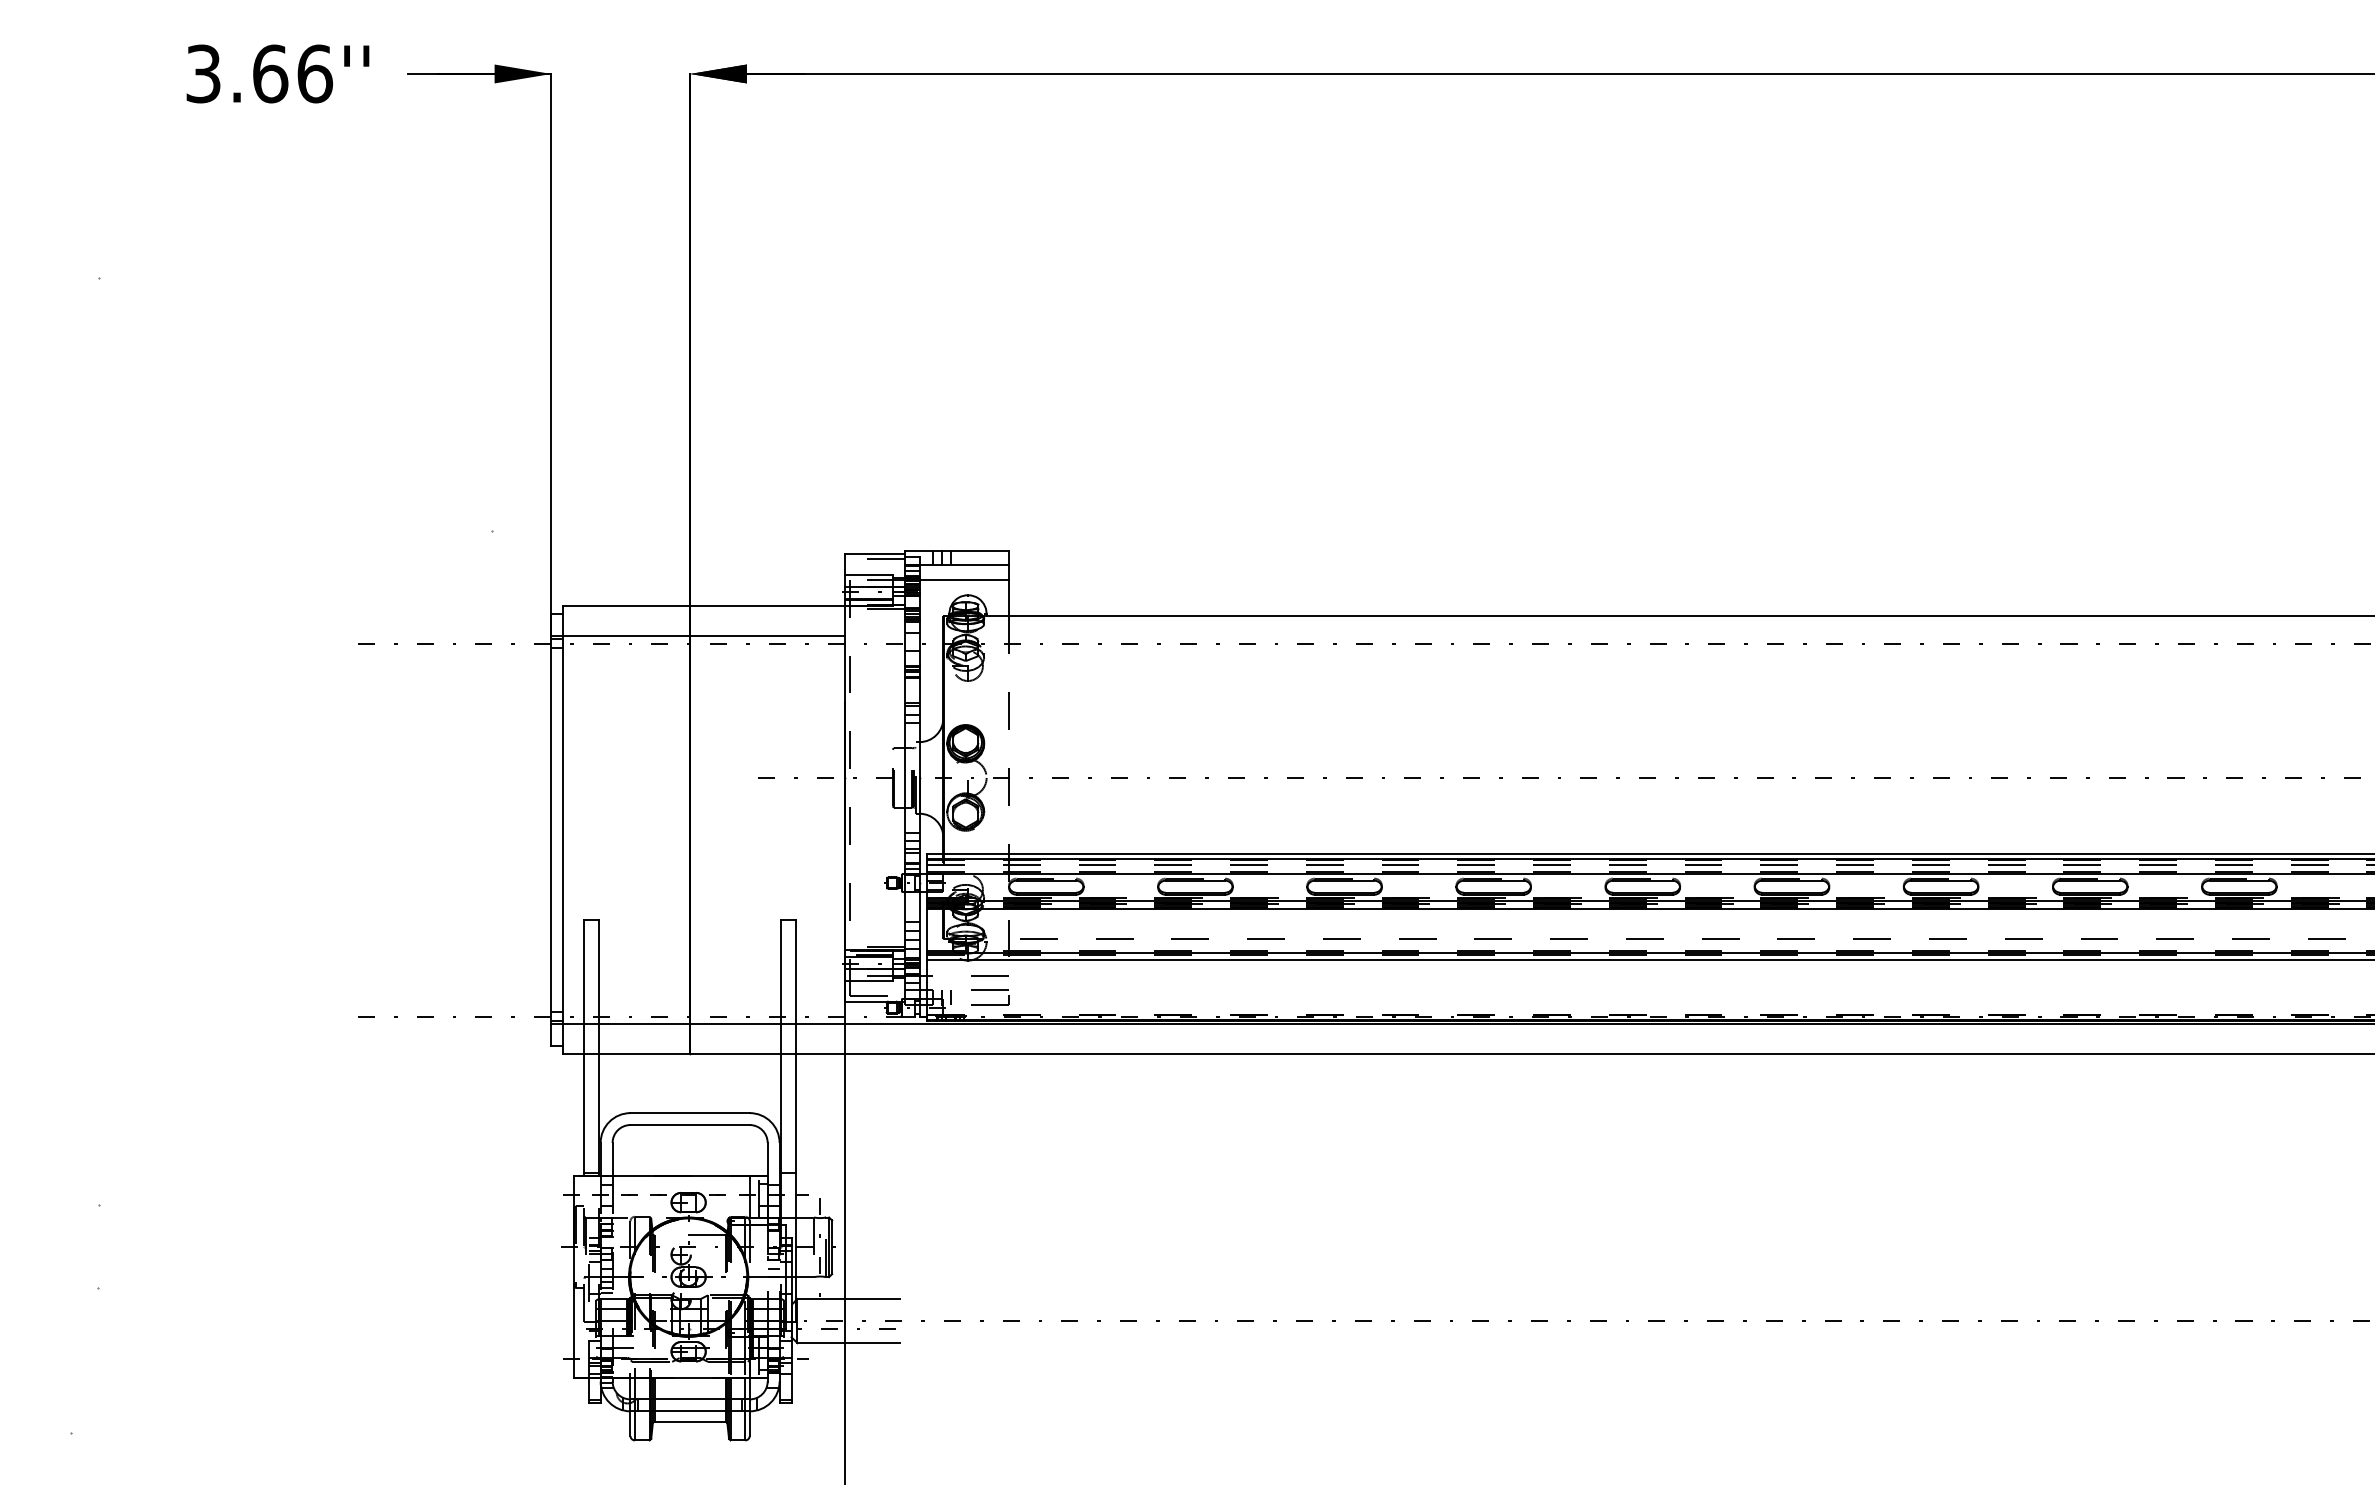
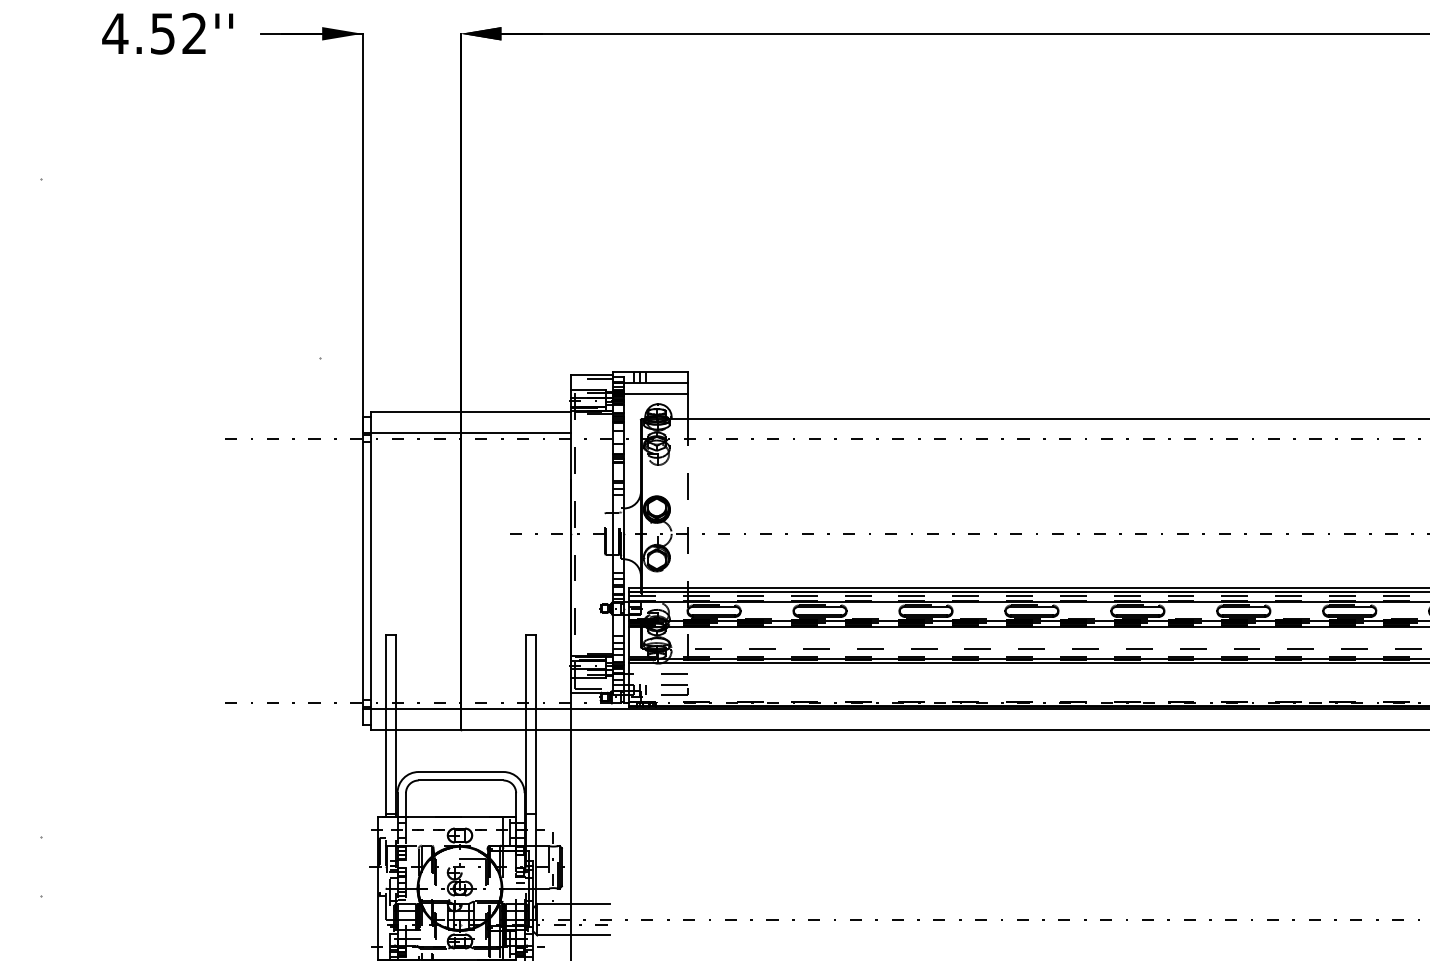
text: (258, 73) -> (154, 33), 3.66'' -> 4.52''

